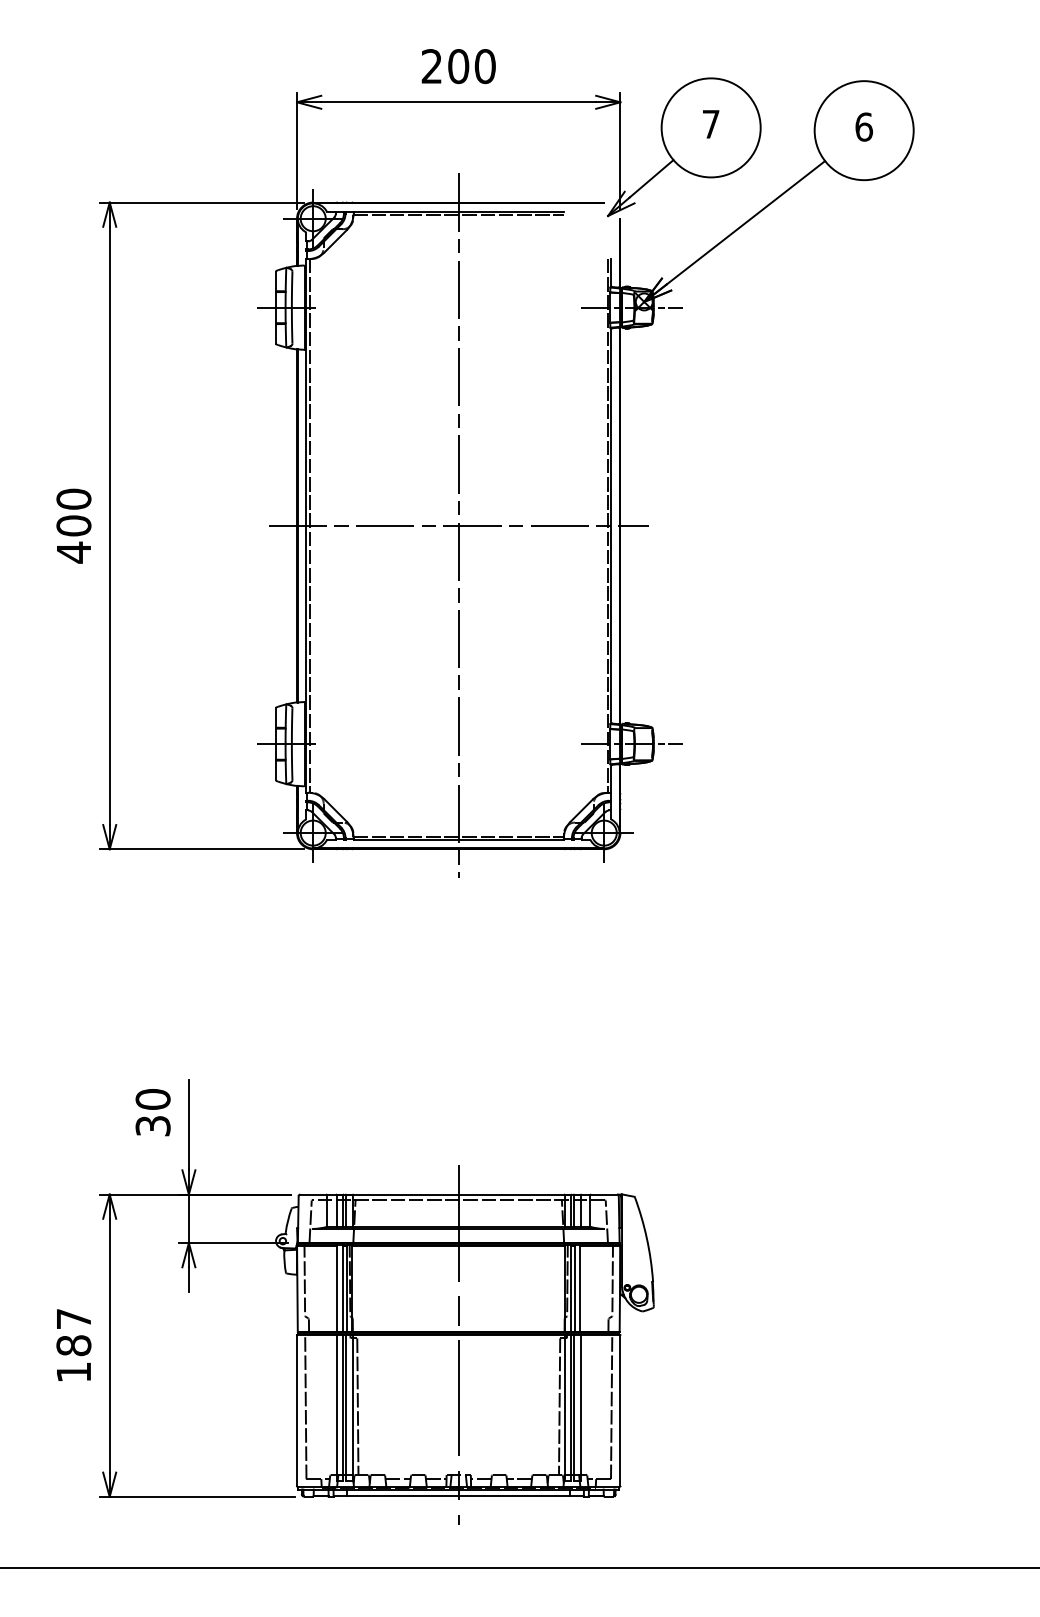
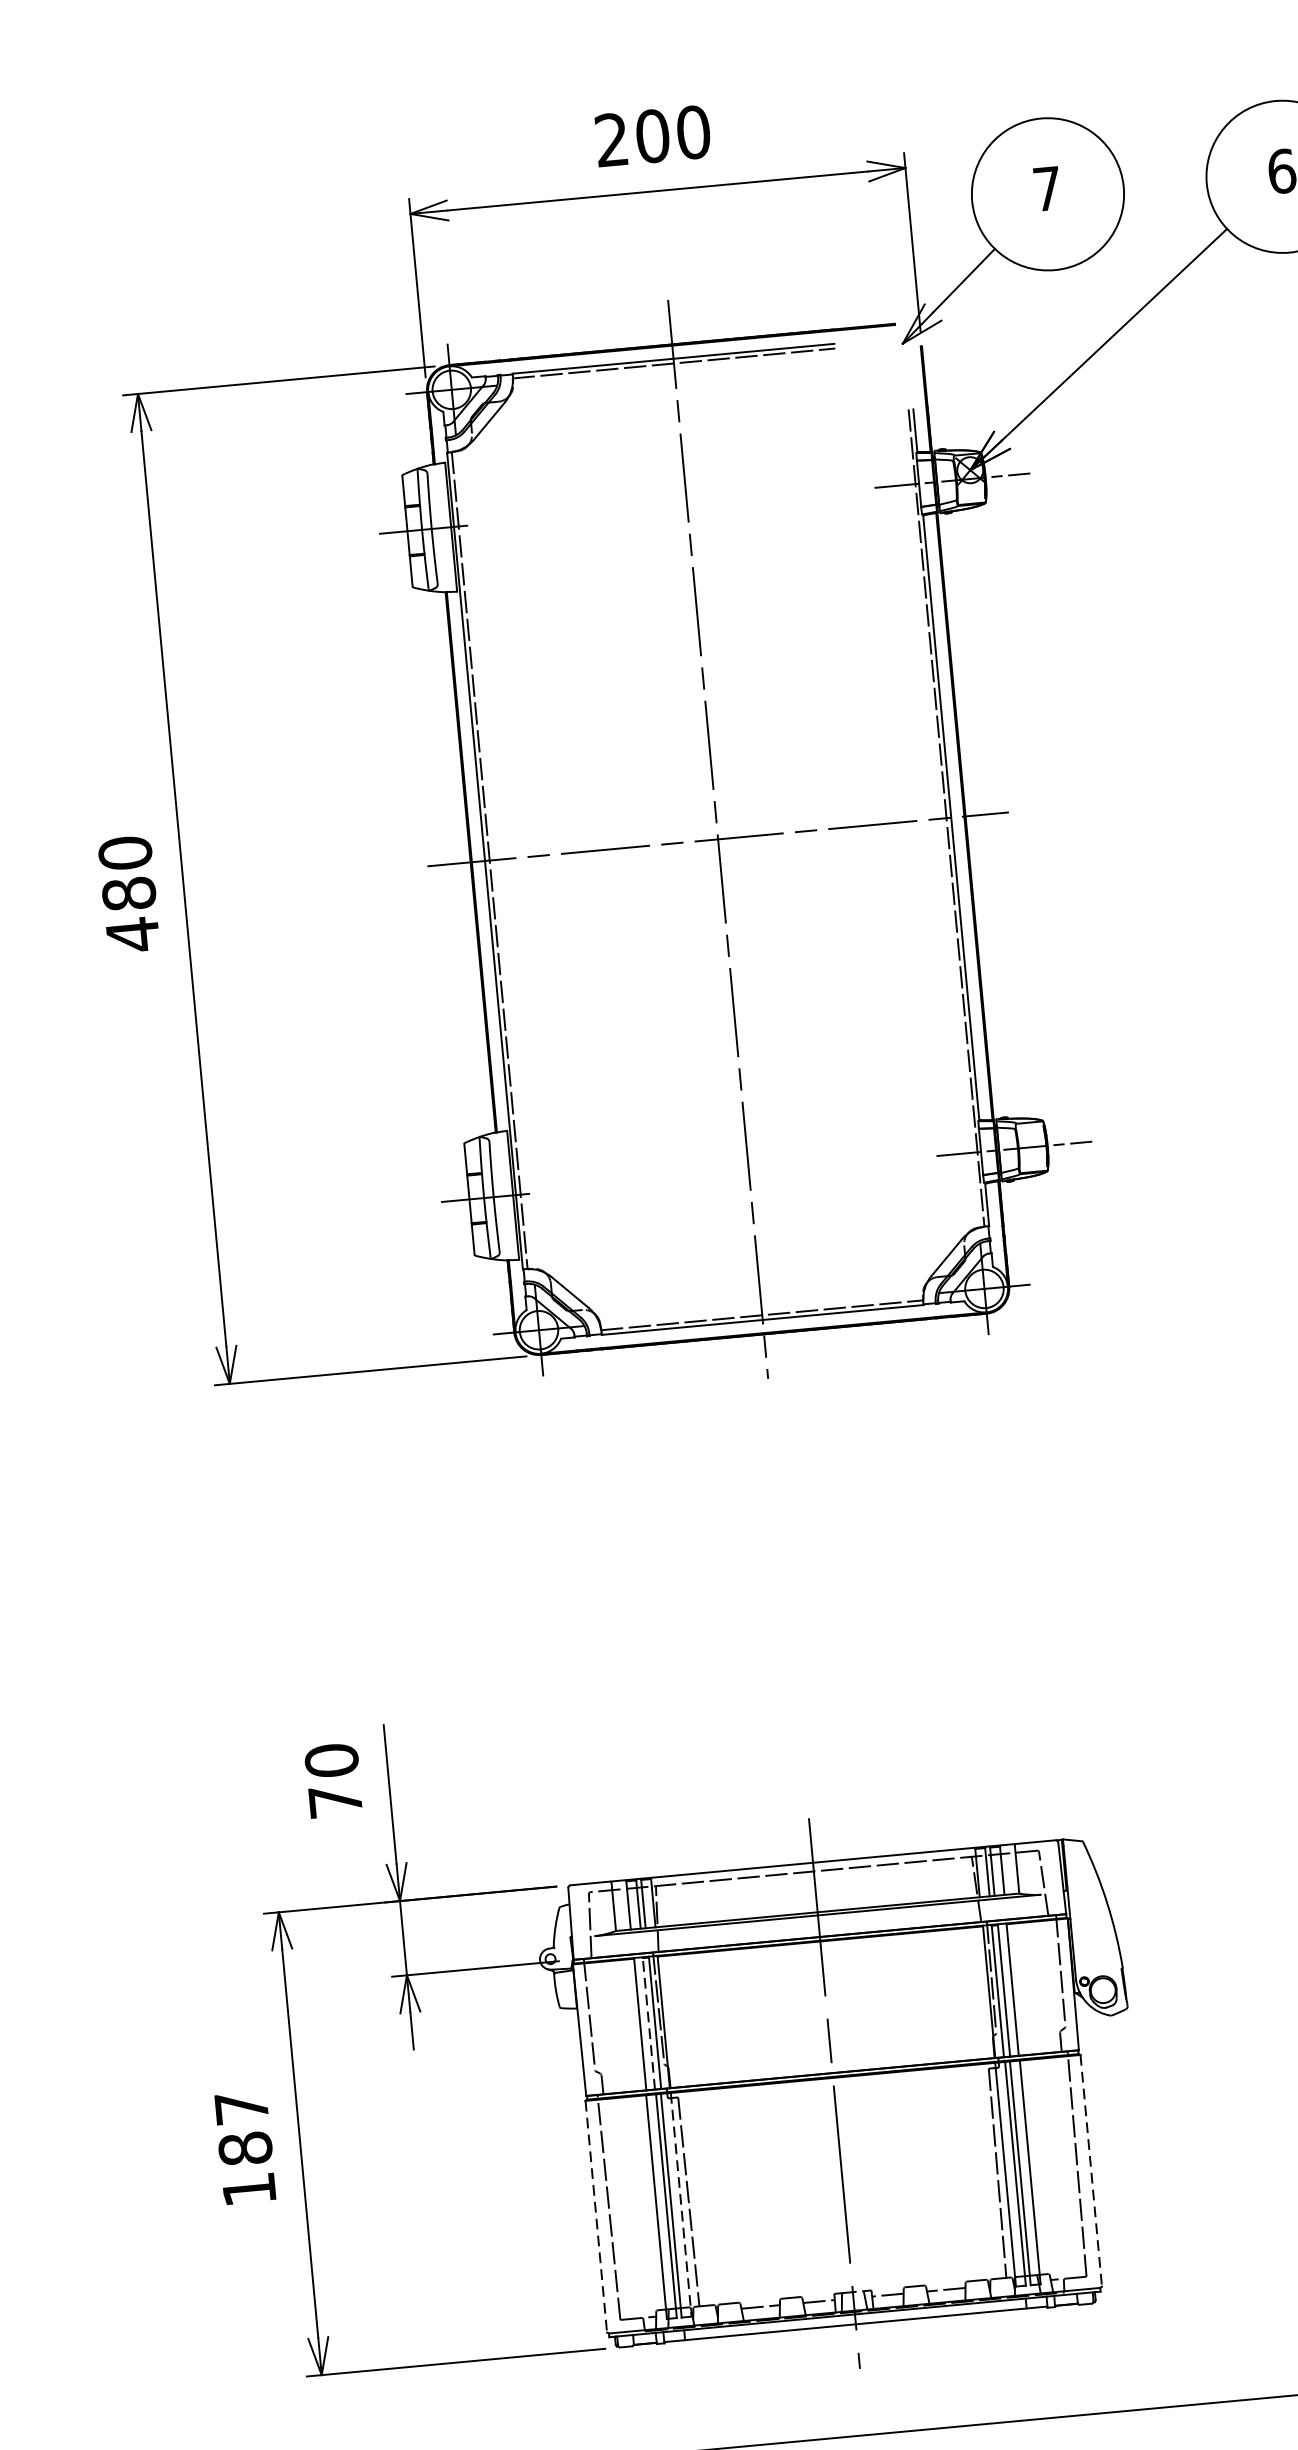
text: (73, 525) -> (128, 893), 400 -> 480
text: (152, 1126) -> (334, 1802), 30 -> 70
line: (342, 1288) -> (648, 2023), solid -> dashed
line: (352, 1408) -> (680, 2205), solid -> dashed
line: (297, 1410) -> (596, 2216), solid -> dashed
line: (620, 1410) -> (1091, 2170), solid -> dashed

